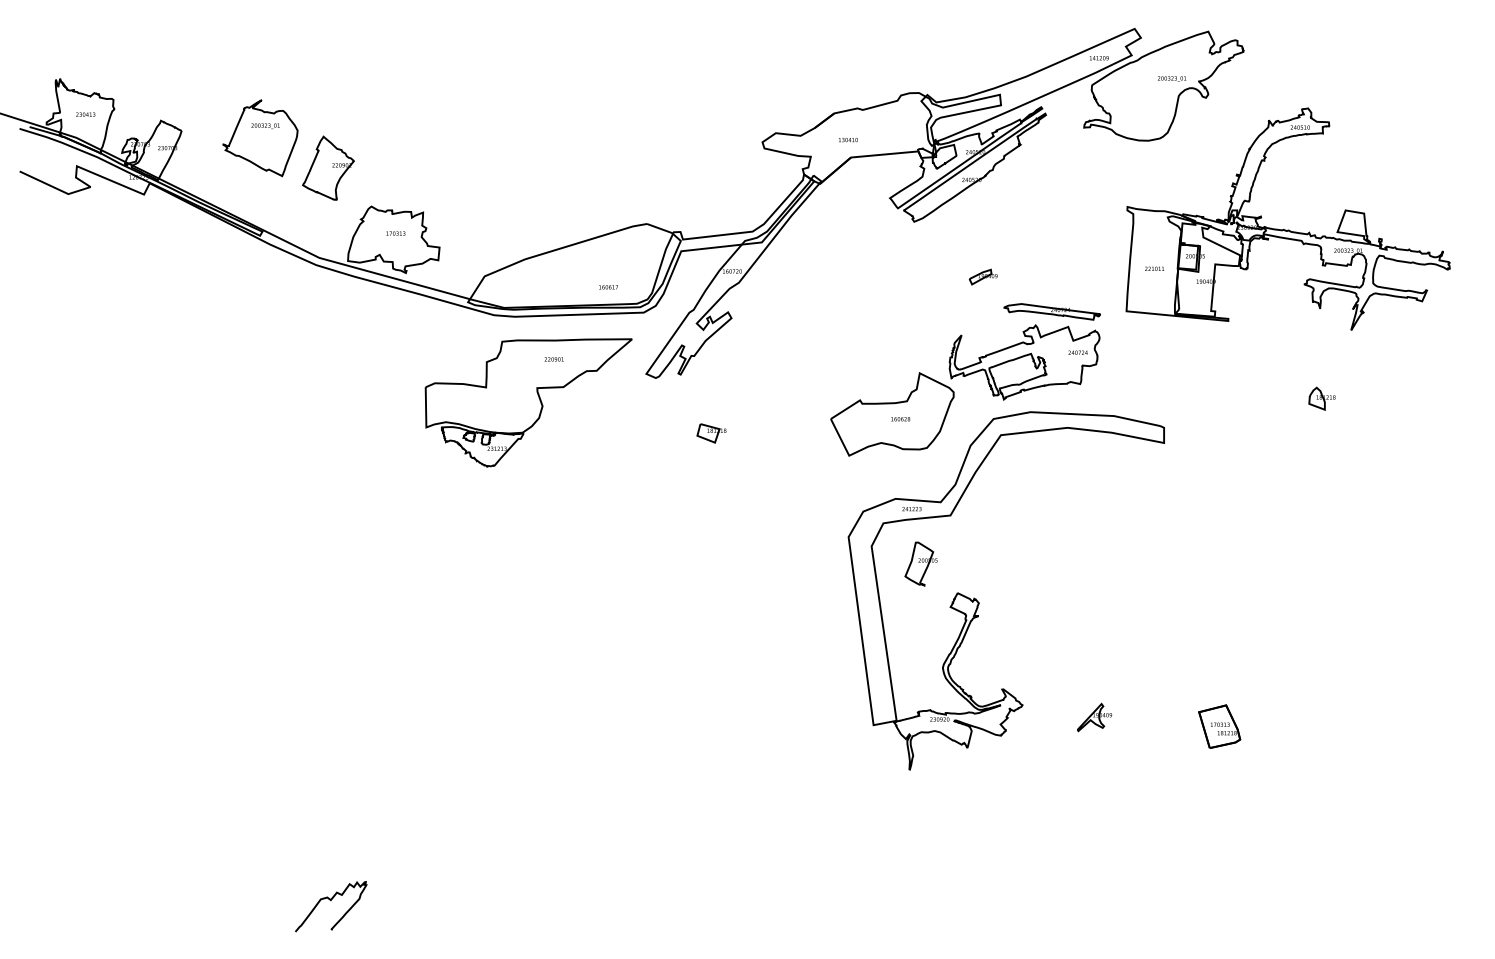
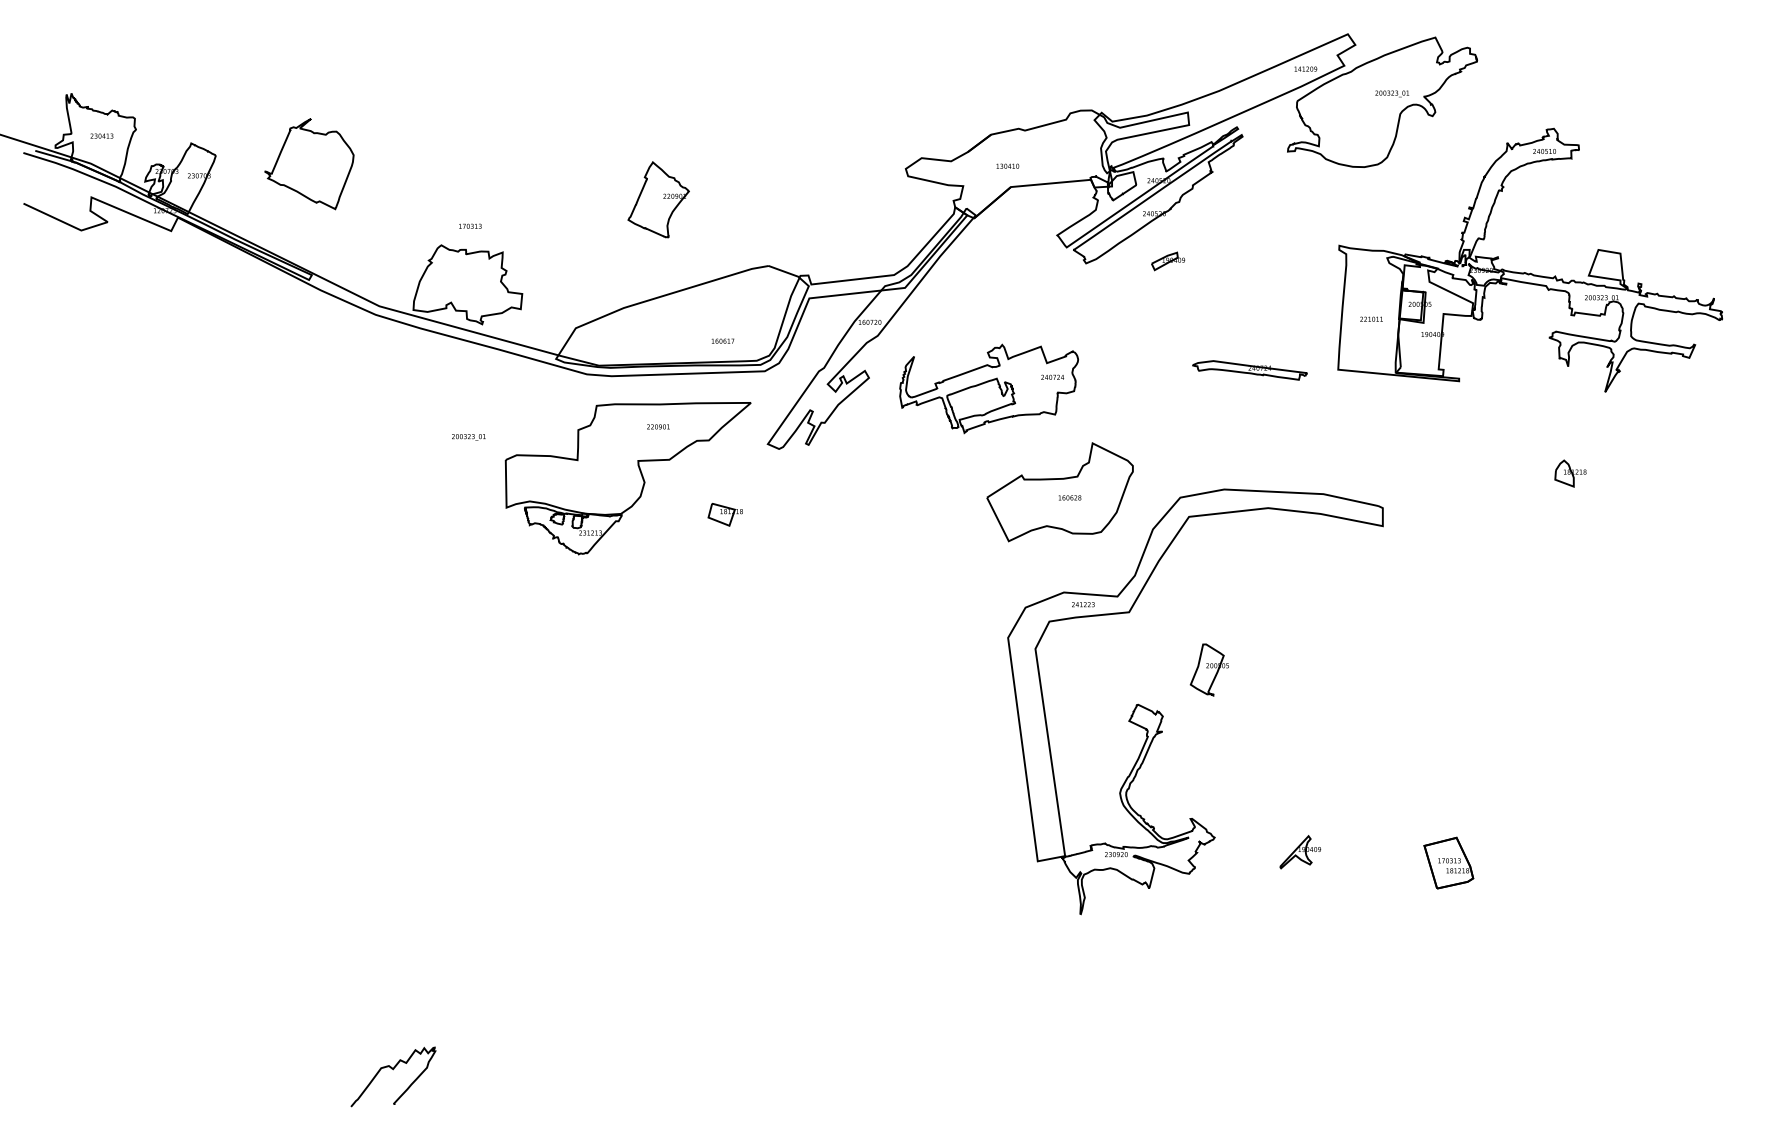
text: (265, 125) -> (468, 436), moved
part: (328, 167) -> (658, 198), moved
text: (395, 233) -> (469, 226), moved
part: (982, 276) -> (1167, 260), moved
part: (1024, 362) -> (988, 388), moved
part: (711, 433) -> (725, 514), moved
part: (920, 563) -> (1208, 669), moved

